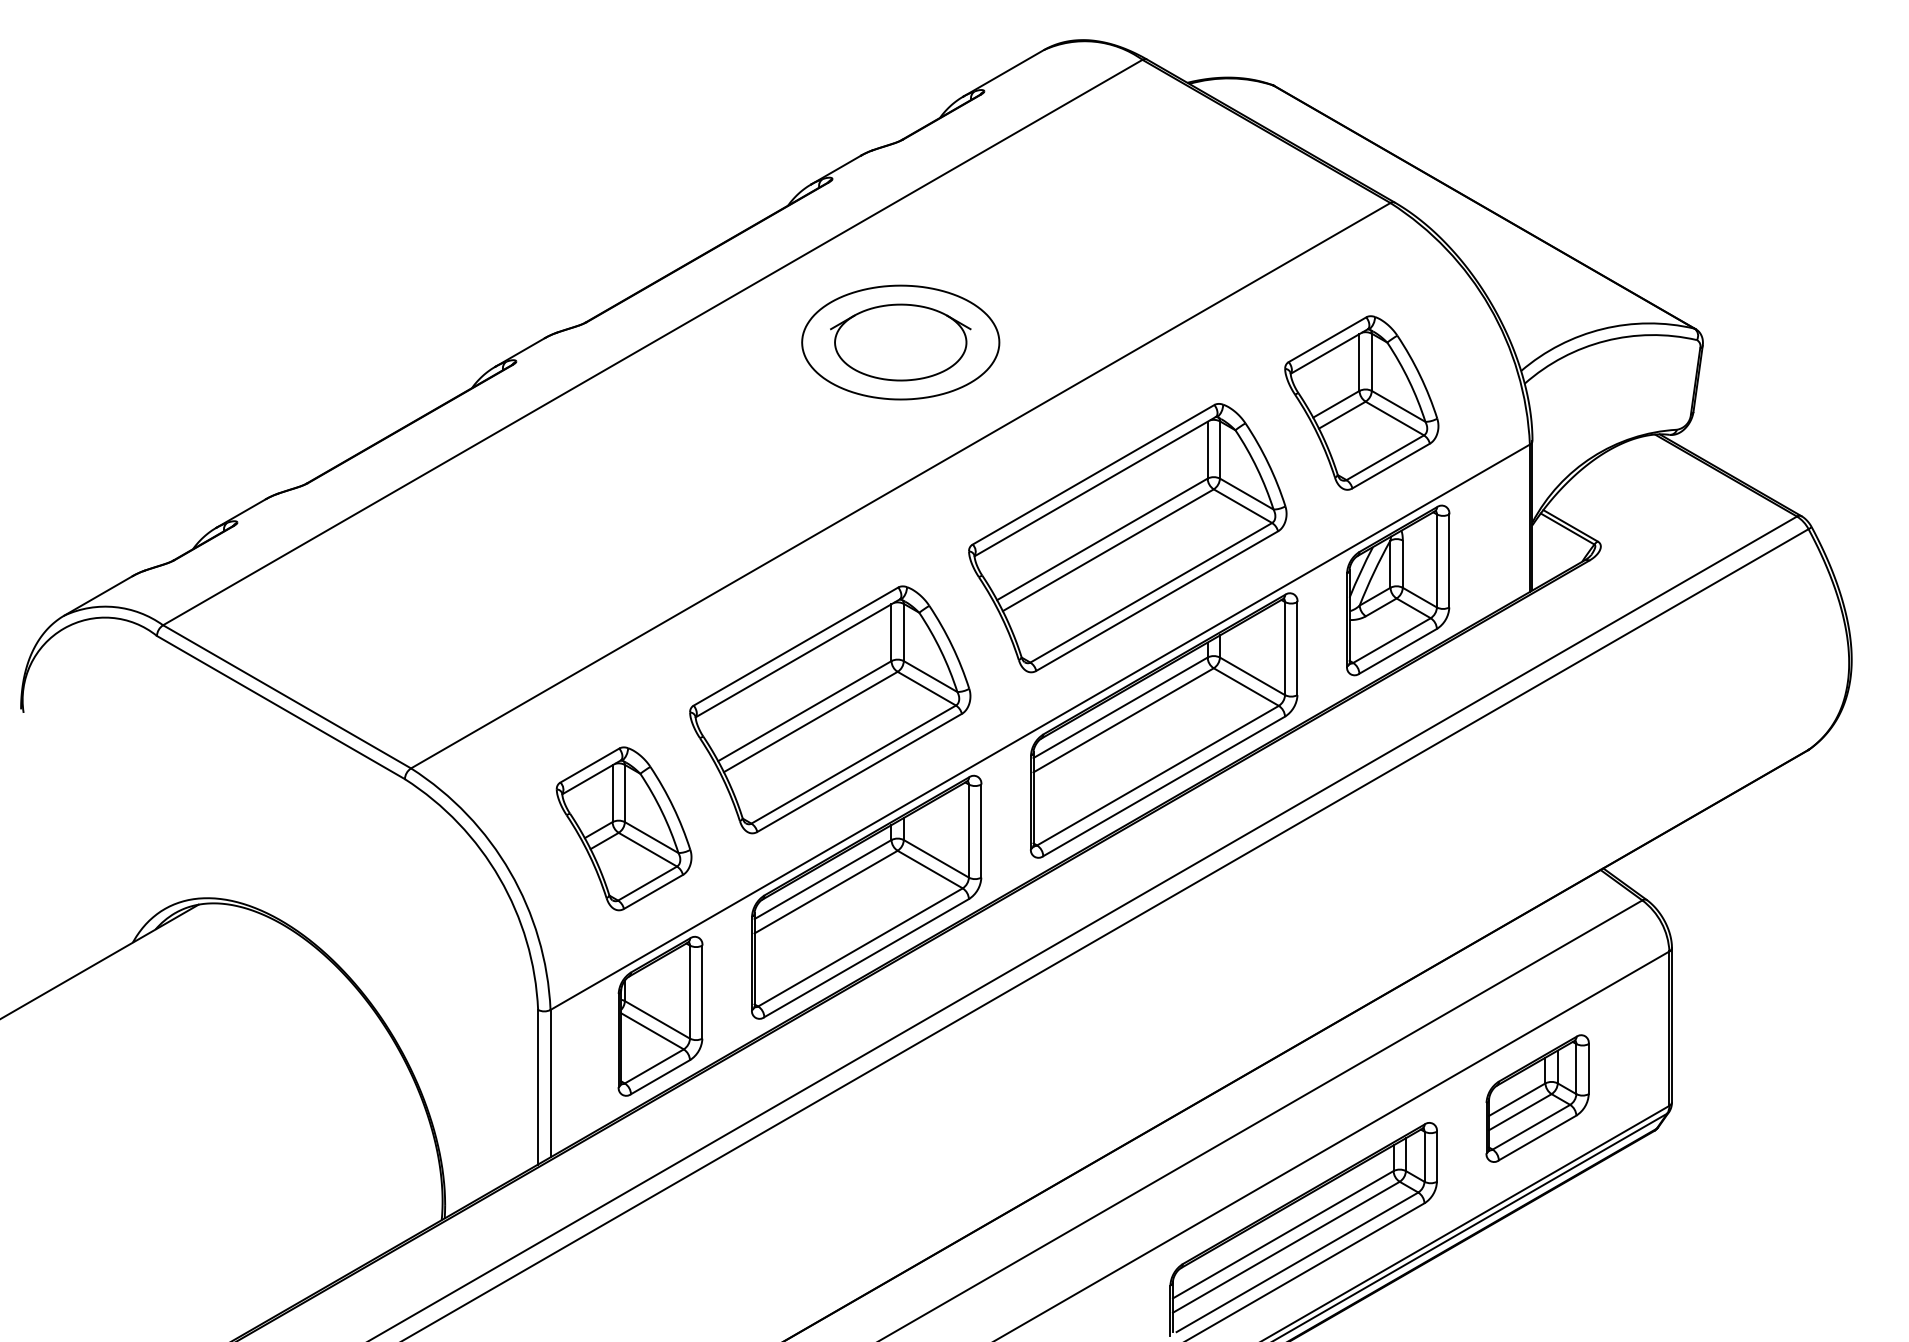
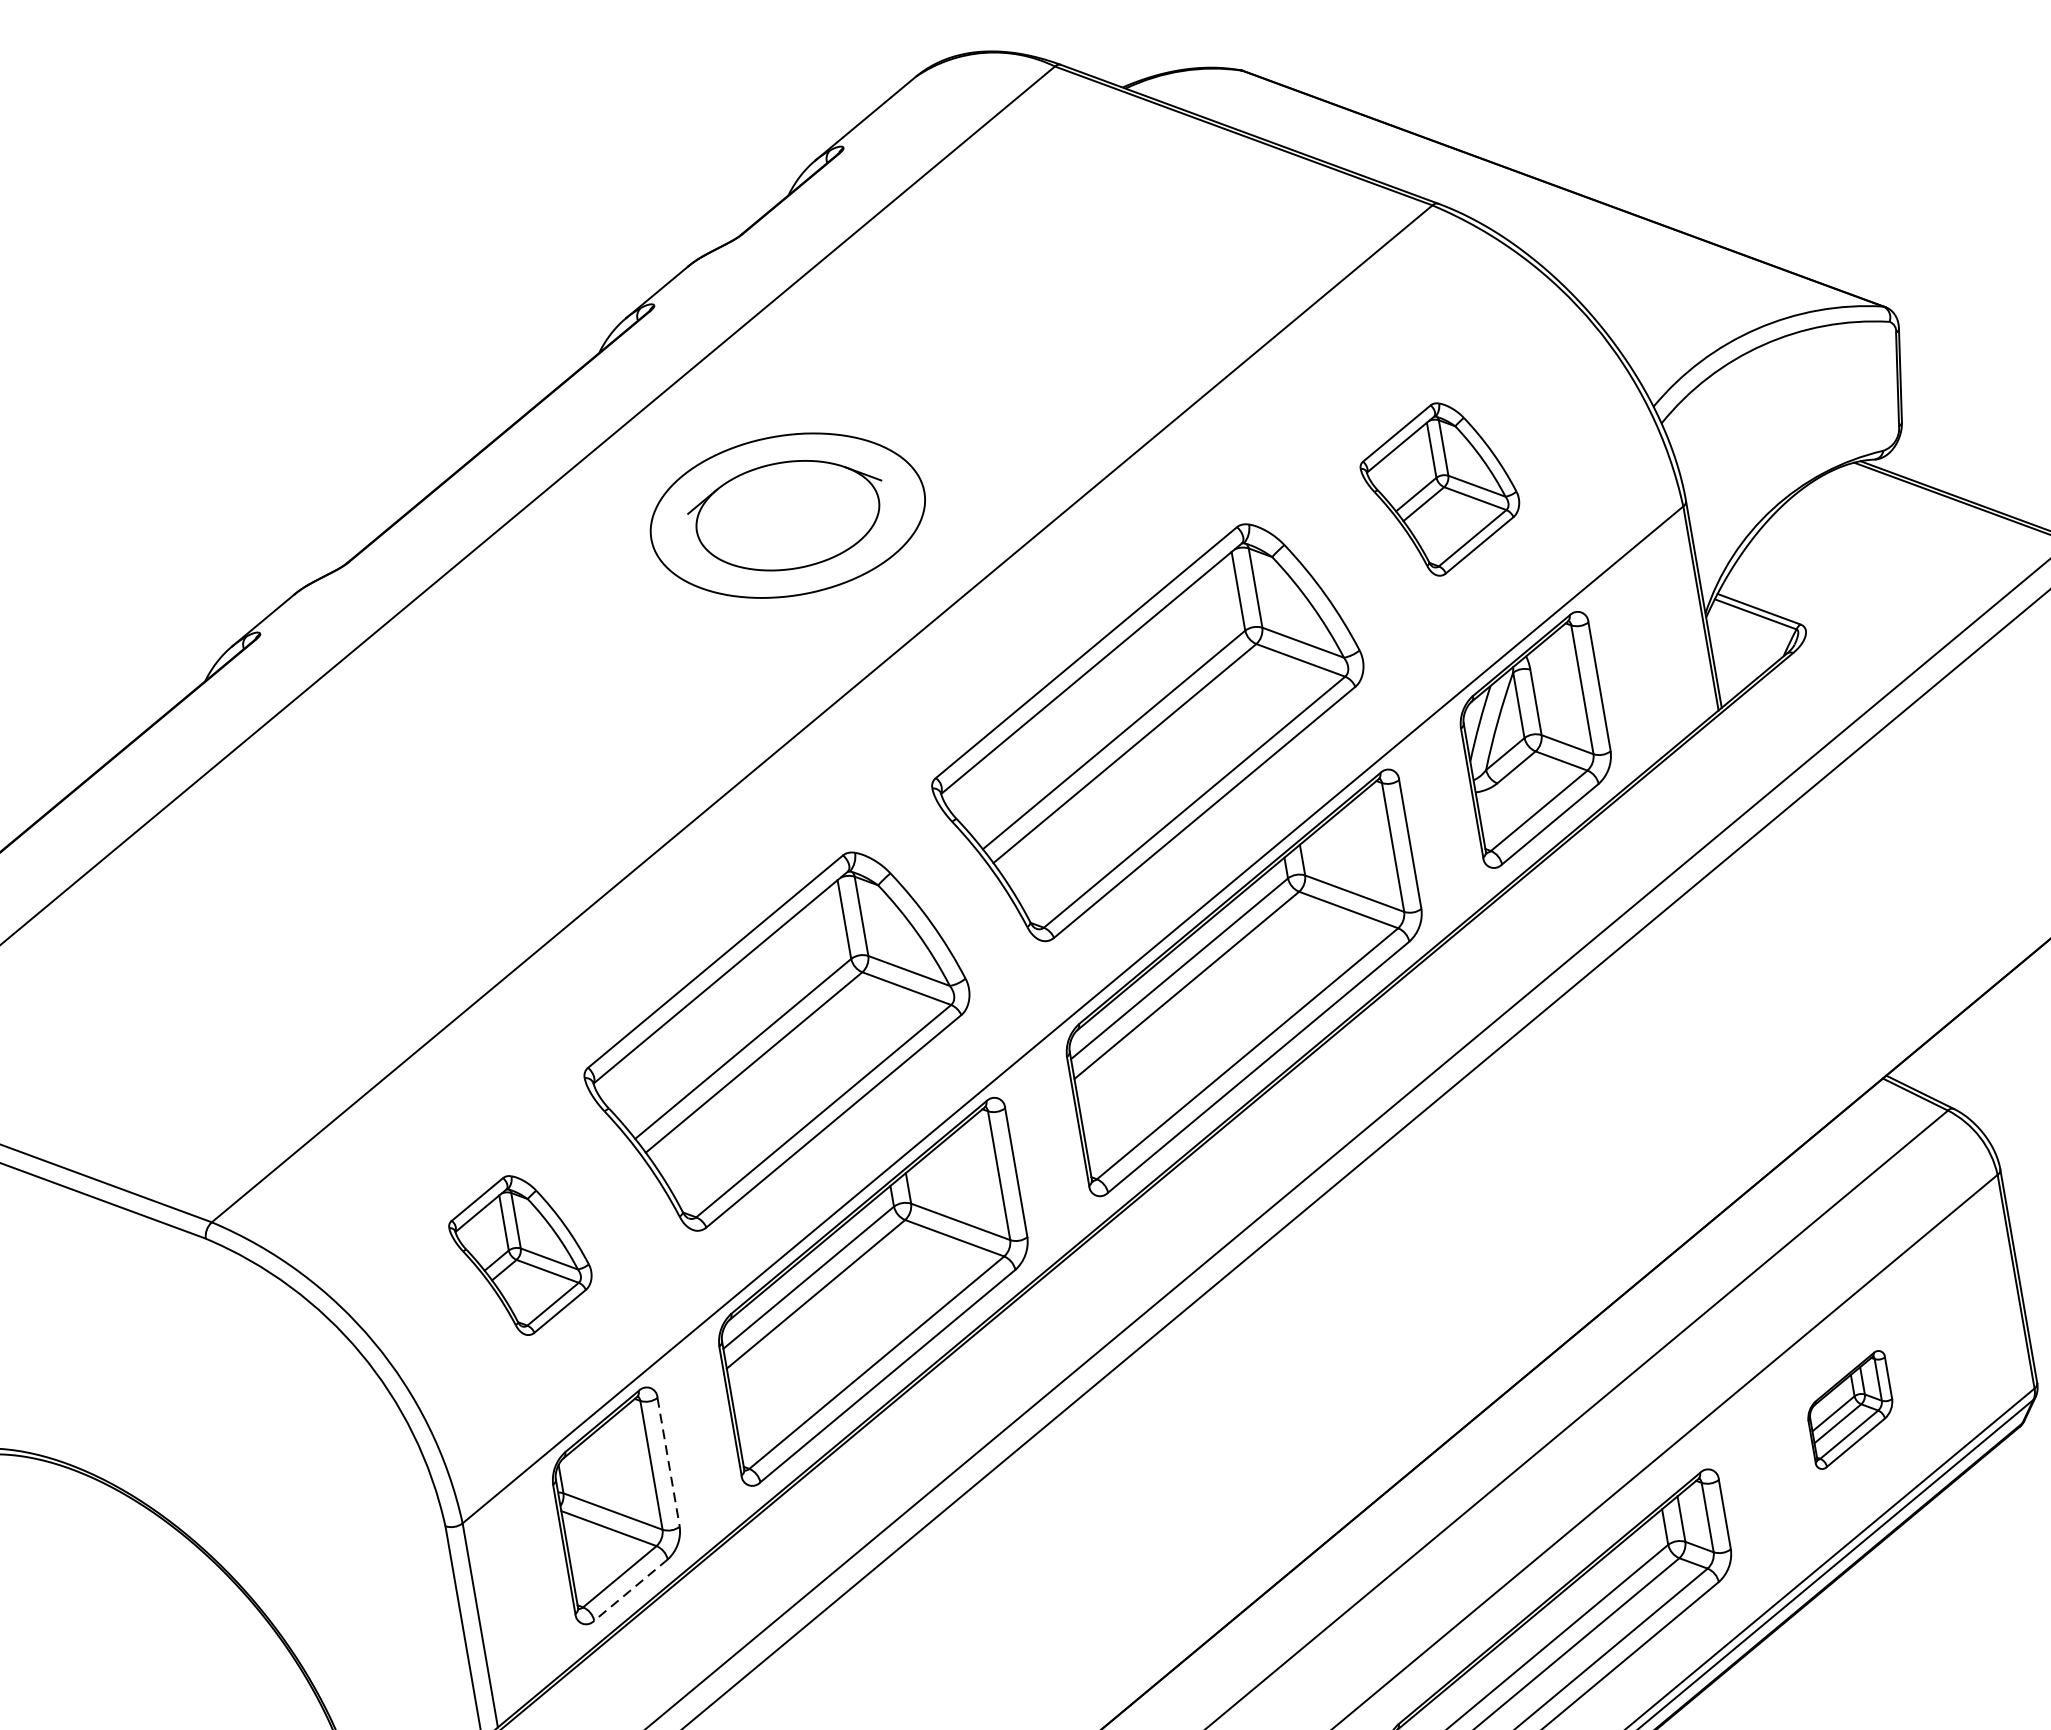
part: (1361, 402) -> (1440, 488), size x0.7
part: (623, 828) -> (520, 1254), size x0.7
line: (702, 992) -> (668, 1462), solid -> dashed
line: (660, 1077) -> (631, 1590), solid -> dashed
part: (1537, 1098) -> (1850, 1409), size x0.6

